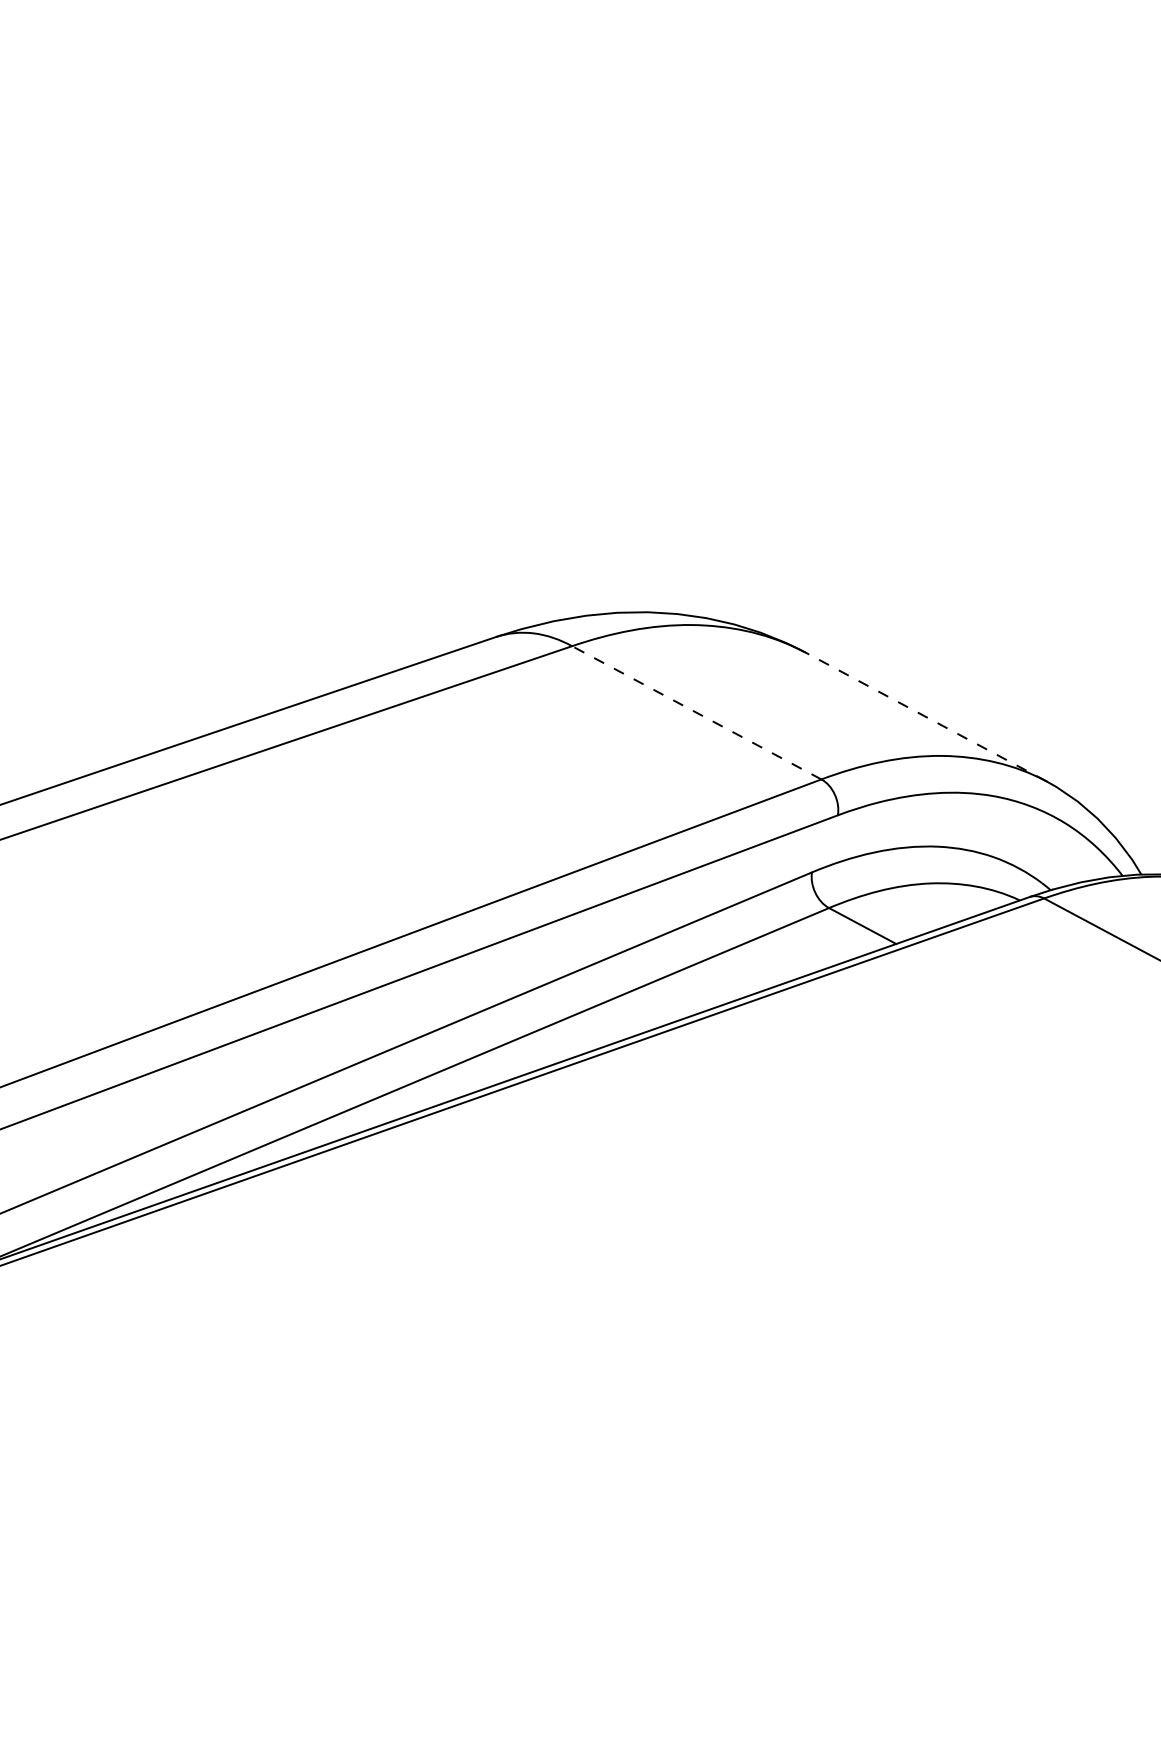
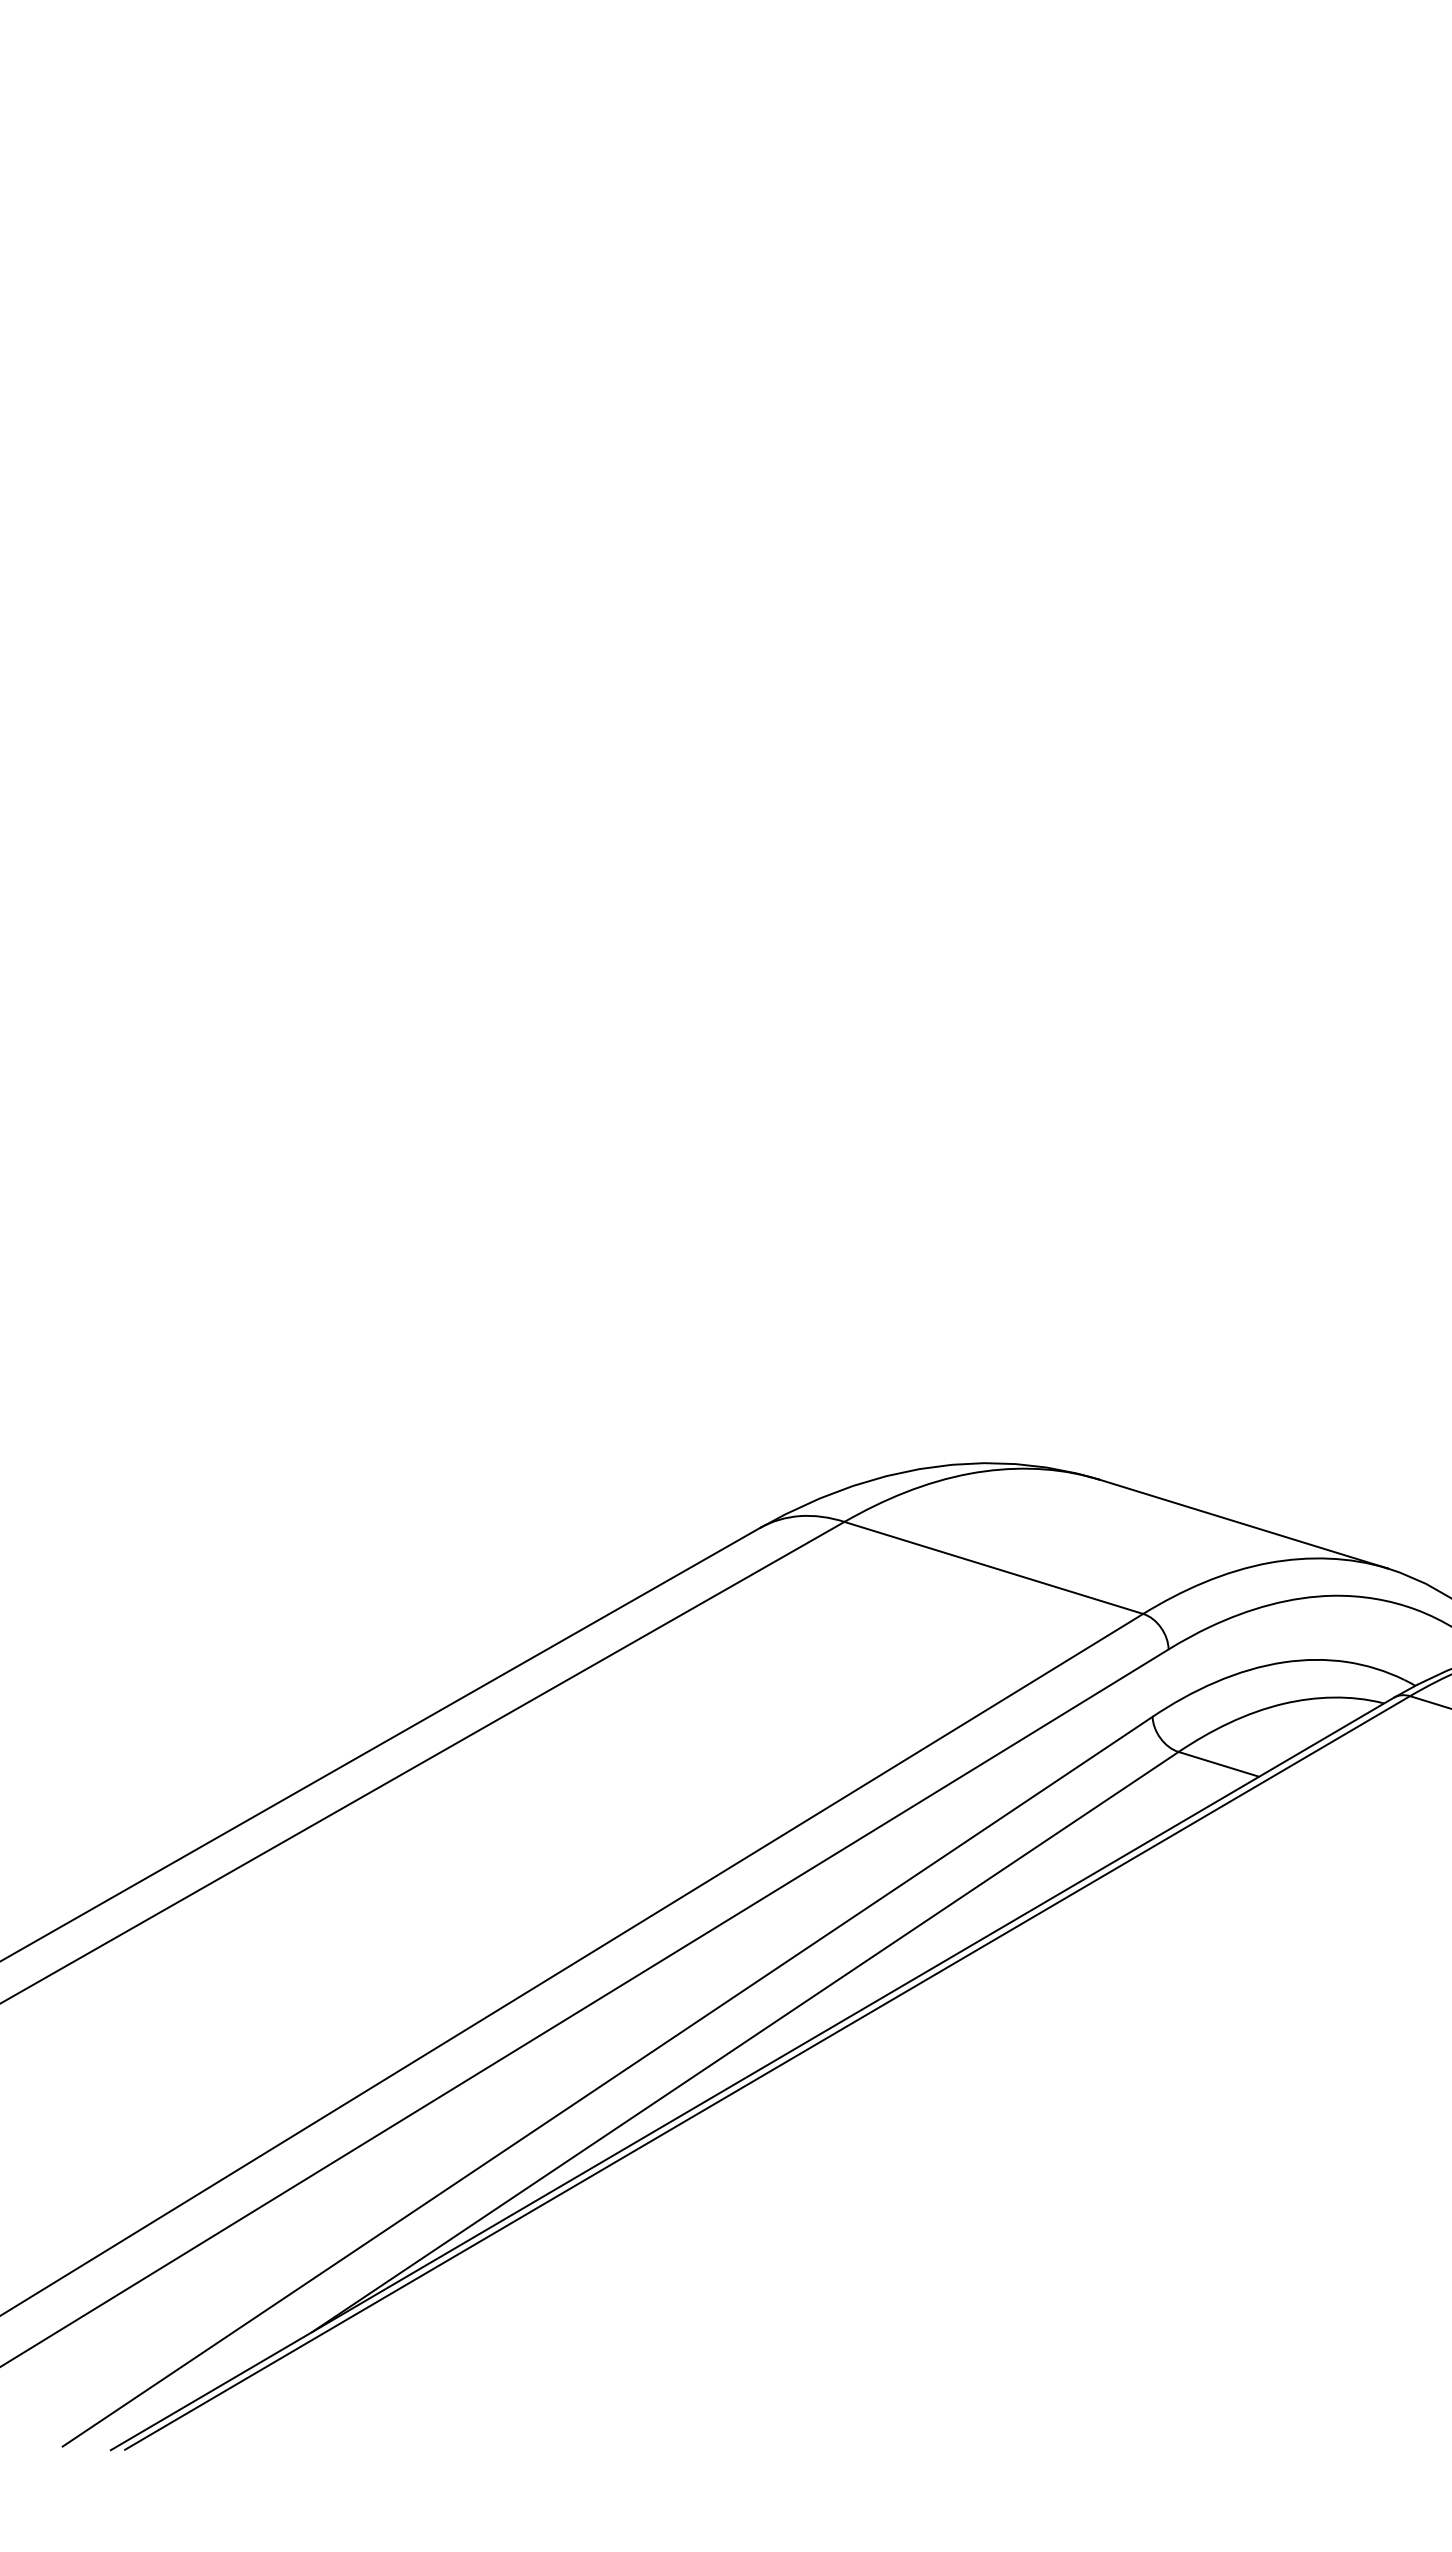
line: (696, 712) -> (993, 1567), dashed -> solid
line: (925, 717) -> (1243, 1524), dashed -> solid

